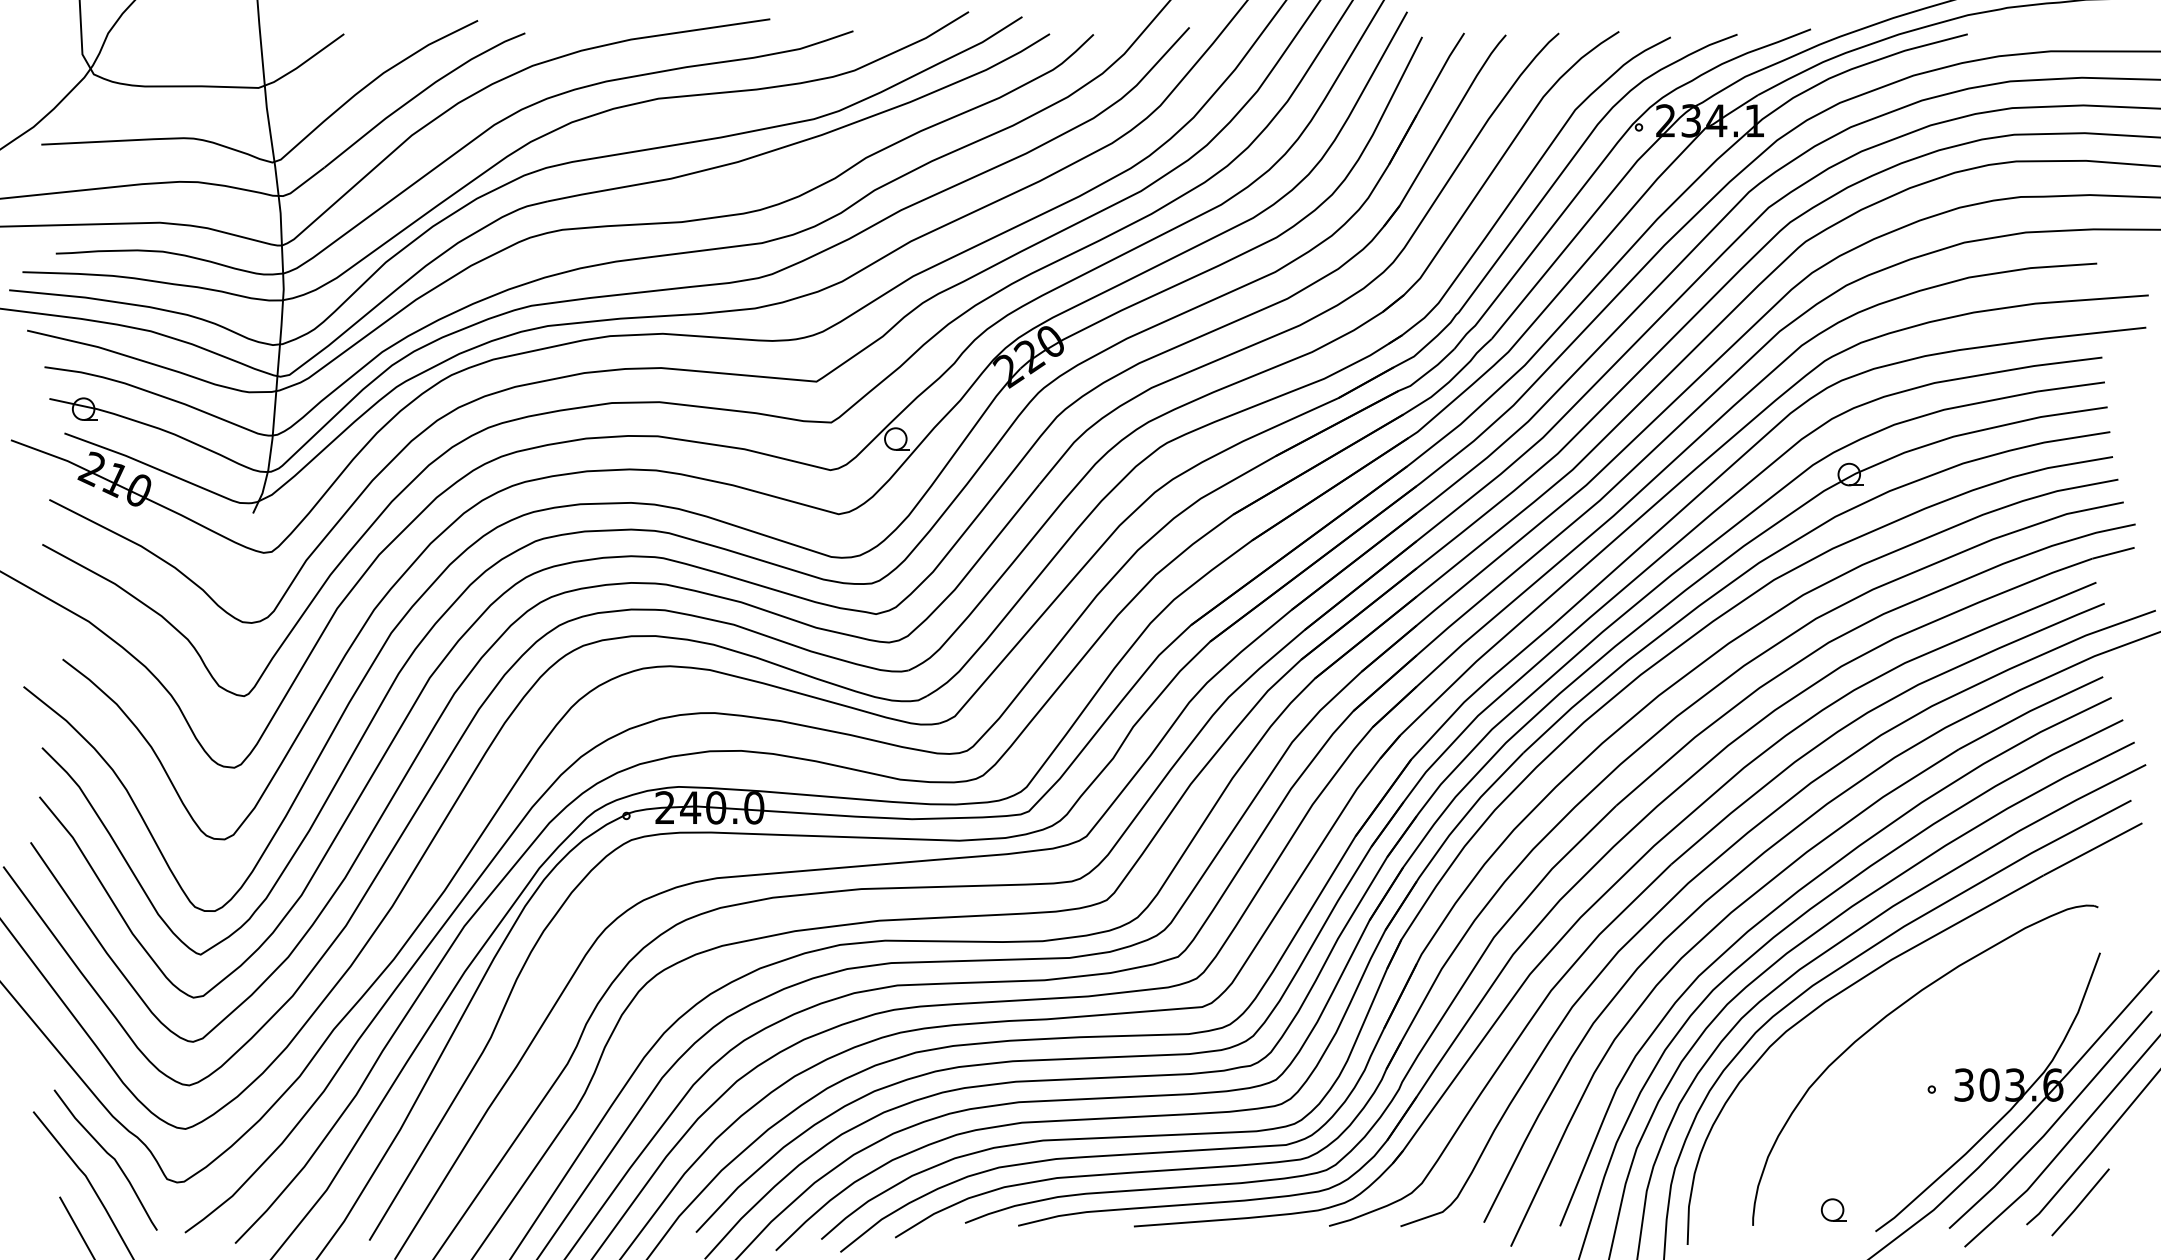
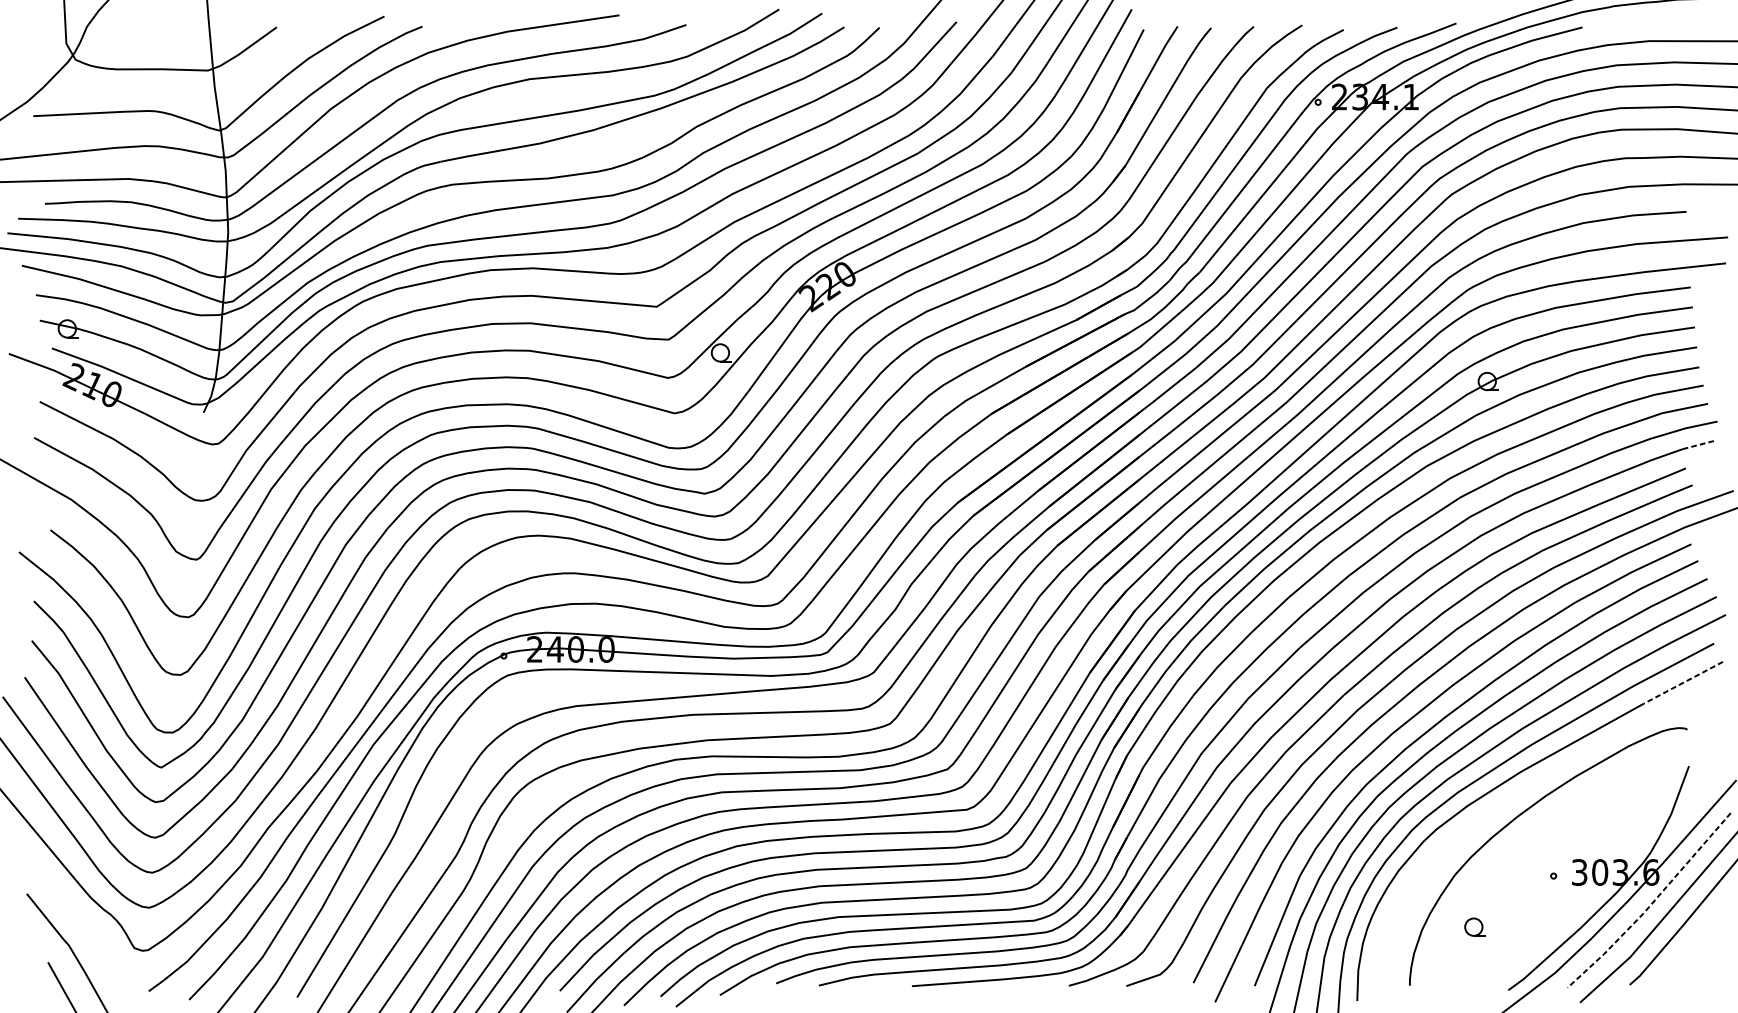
line: (2113, 553) -> (1699, 444), solid -> dashed
line: (2093, 849) -> (1683, 683), solid -> dashed
line: (2053, 1124) -> (1651, 904), solid -> dashed
curve: (108, 1155) -> (87, 929), removed
line: (2080, 1202) -> (1673, 966), removed
part: (1833, 1209) -> (1474, 926), moved

